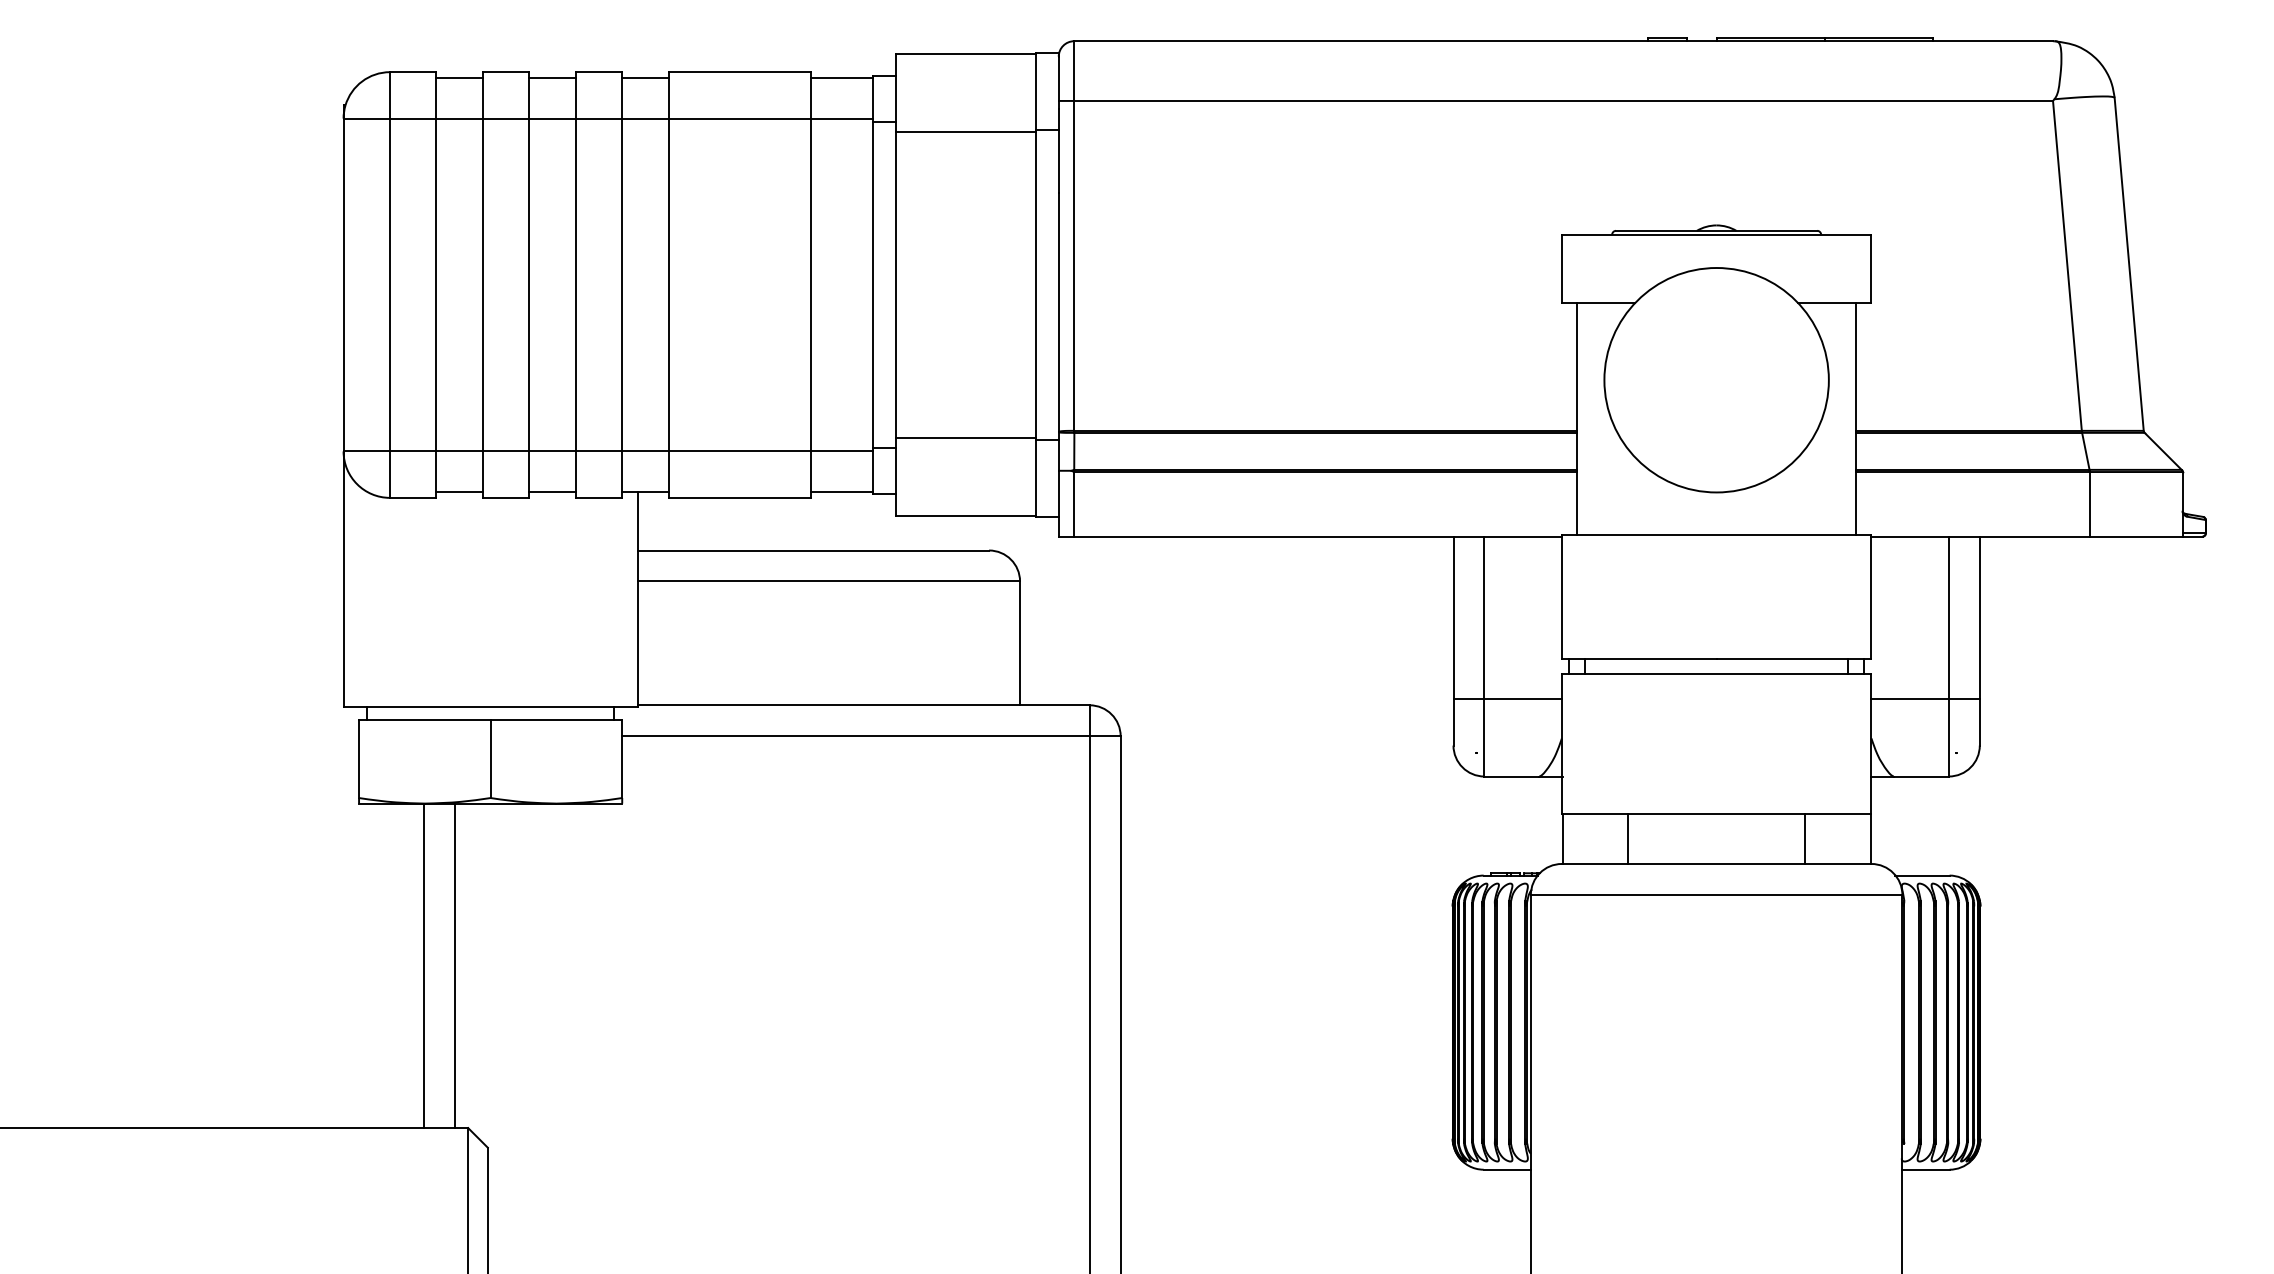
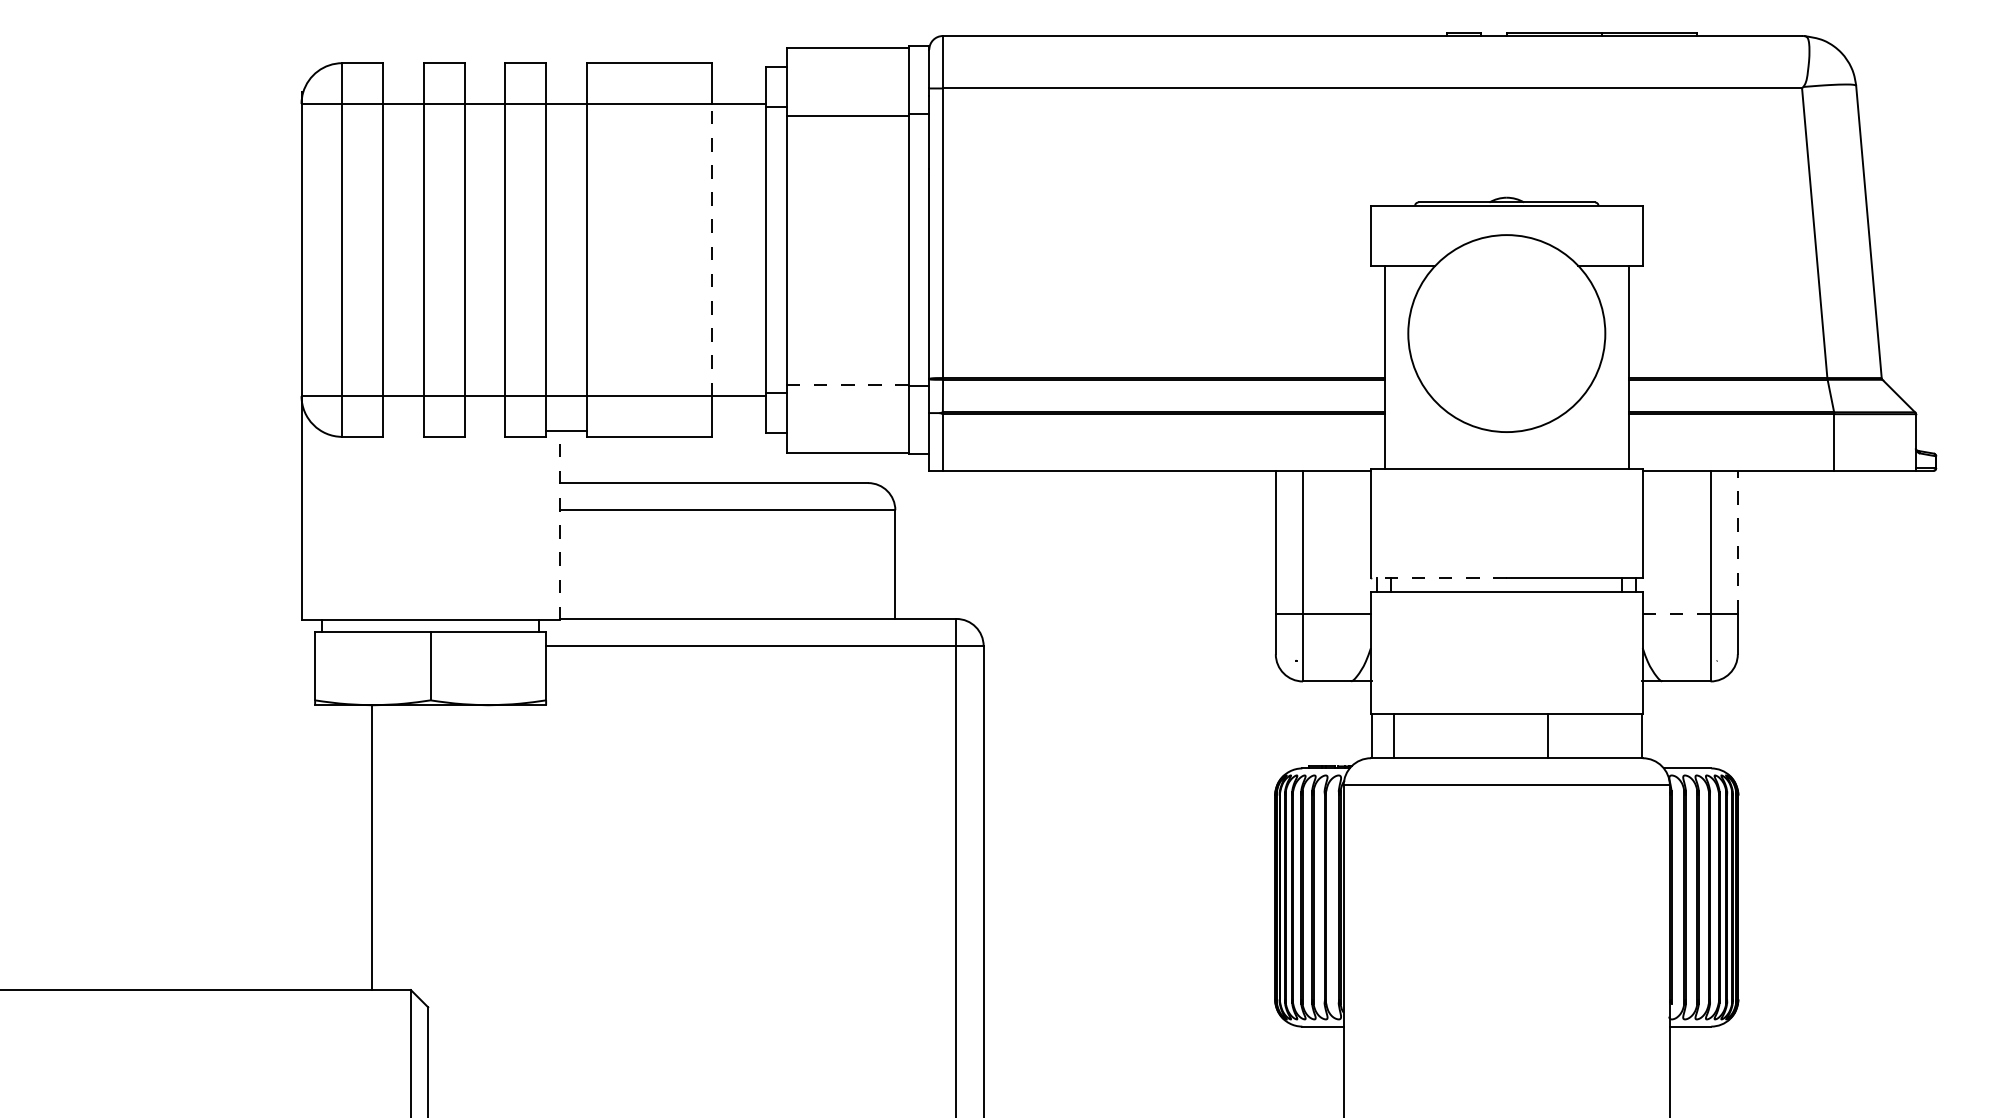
line: (459, 78) -> (403, 68), removed
line: (552, 78) -> (484, 68), removed
line: (645, 78) -> (566, 68), removed
line: (841, 78) -> (738, 68), removed
line: (811, 284) -> (712, 249), solid -> dashed
line: (965, 438) -> (847, 384), solid -> dashed
line: (459, 491) -> (403, 431), removed
line: (552, 491) -> (484, 431), removed
line: (841, 491) -> (738, 431), removed
line: (637, 599) -> (559, 526), solid -> dashed
line: (1979, 617) -> (1737, 541), solid -> dashed
line: (1638, 658) -> (1438, 577), solid -> dashed
line: (1910, 699) -> (1676, 613), solid -> dashed
line: (1627, 838) -> (1393, 735), moved
line: (1805, 838) -> (1547, 735), moved
line: (455, 965) -> (399, 847), removed

